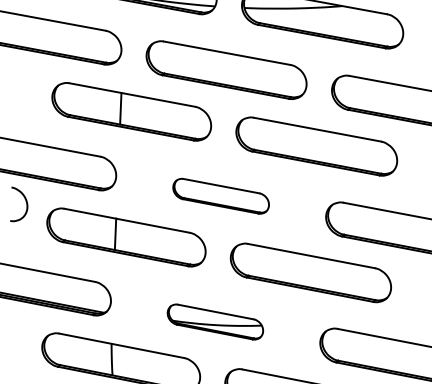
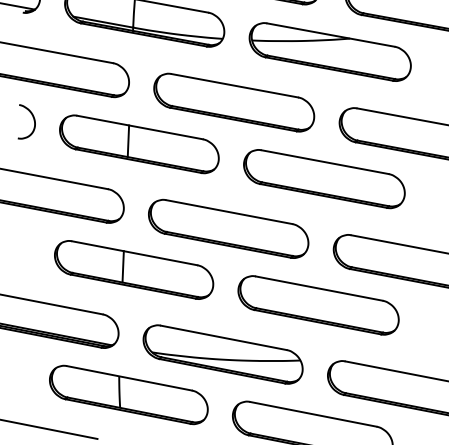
part: (220, 196) -> (228, 228), size x1.67
curve: (25, 203) -> (33, 120), moved
part: (214, 322) -> (222, 354), size x1.67

